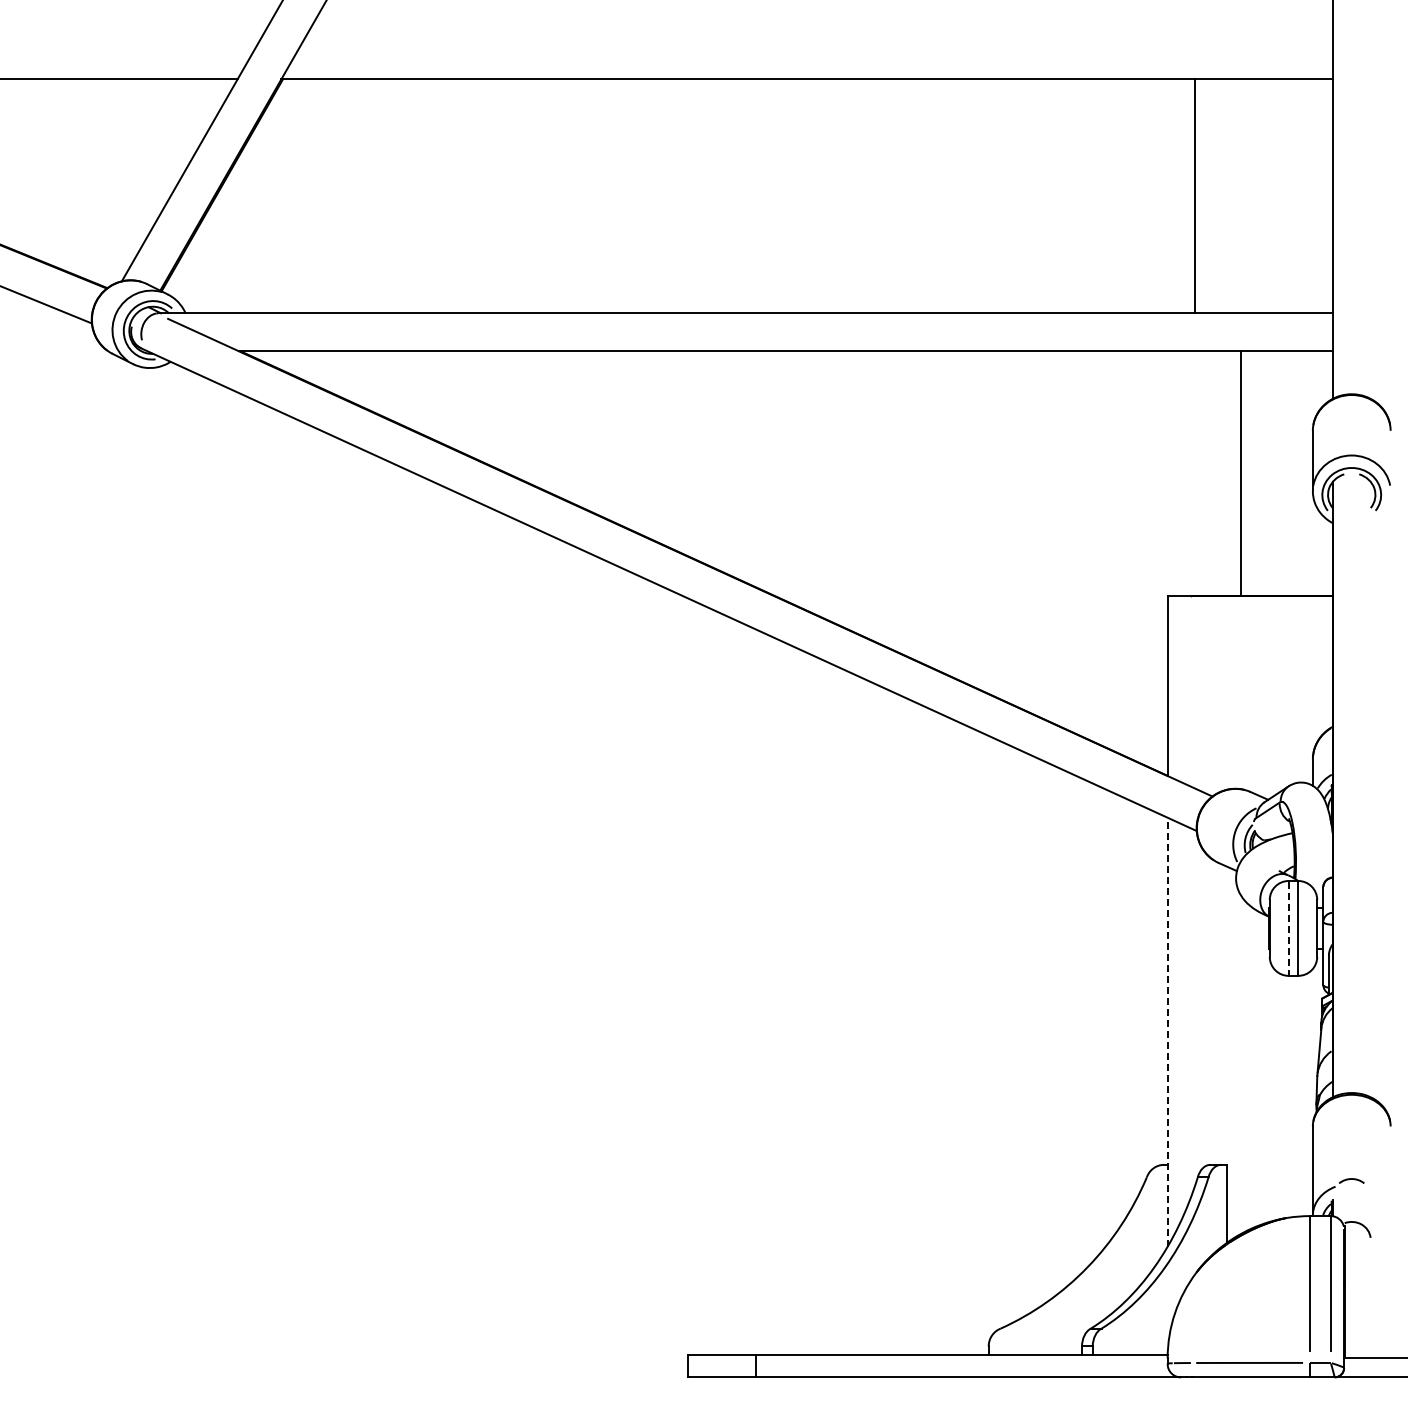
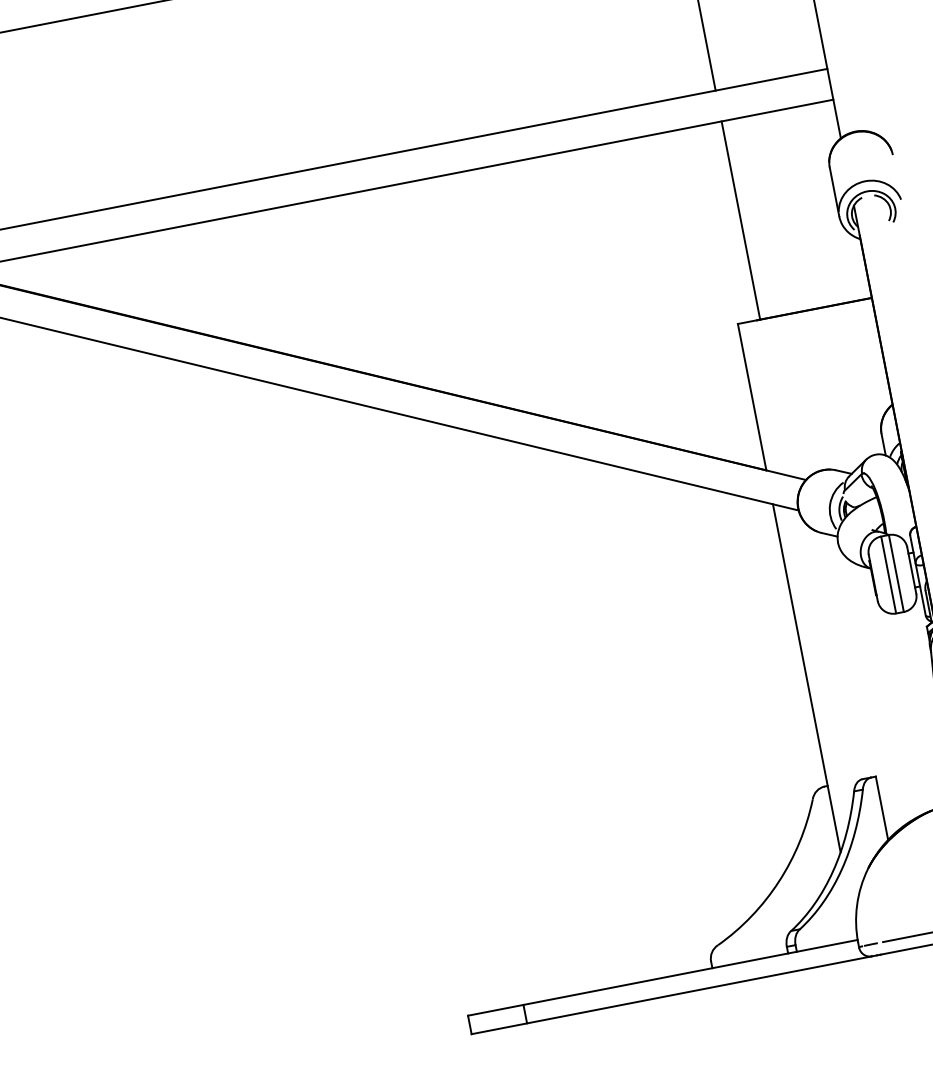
line: (1241, 473) -> (741, 220), moved
line: (1288, 928) -> (888, 575), dashed -> solid
line: (1167, 1031) -> (806, 677), dashed -> solid

